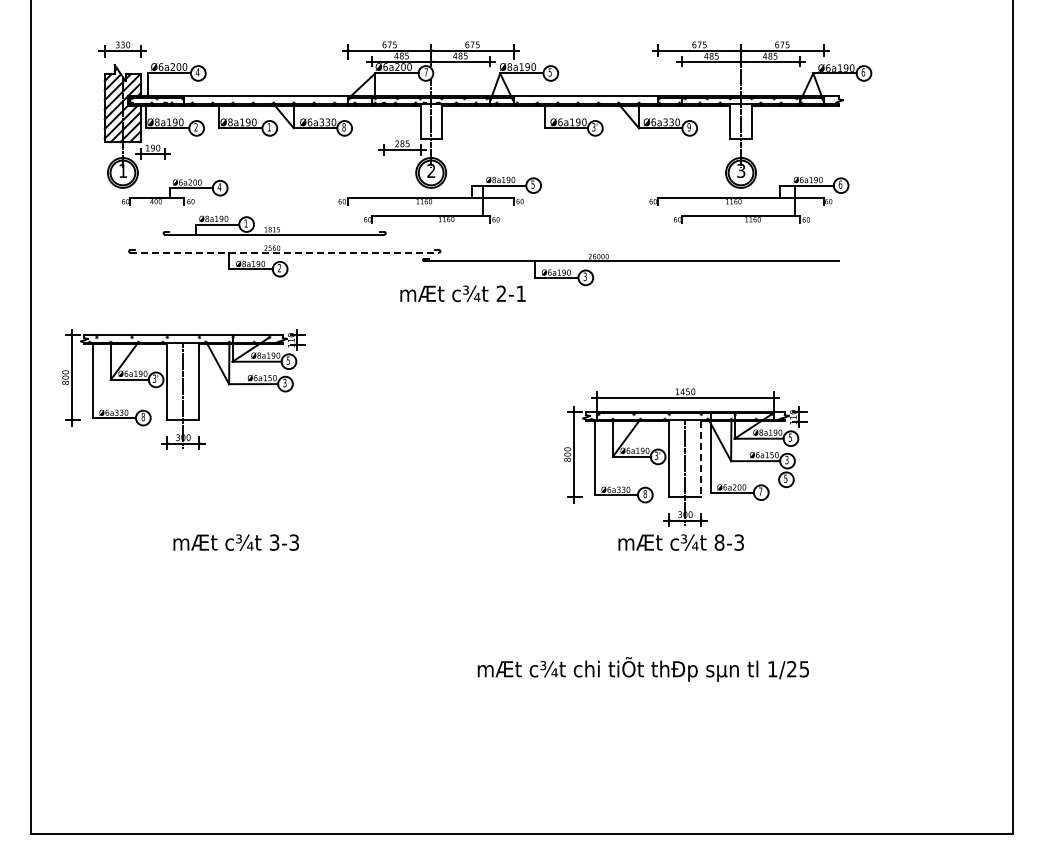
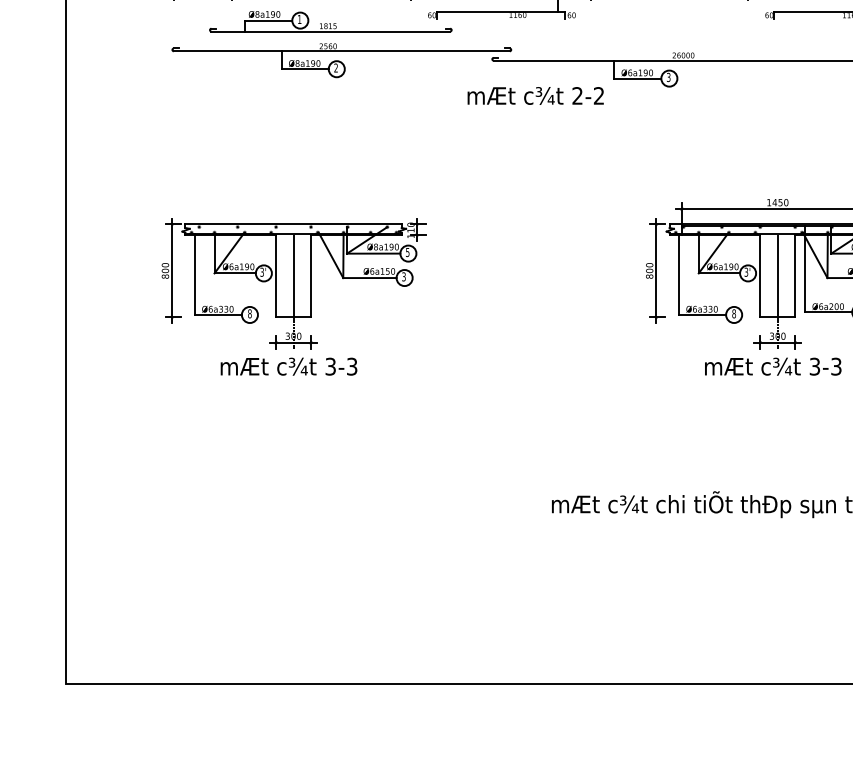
line: (285, 252) -> (342, 51), dashed -> solid
text: (520, 293) -> (598, 95), 2-1 -> 2-2
part: (183, 389) -> (293, 283), moved
line: (701, 459) -> (795, 276), dashed -> solid
text: (719, 542) -> (814, 366), 8-3 -> 3-3

